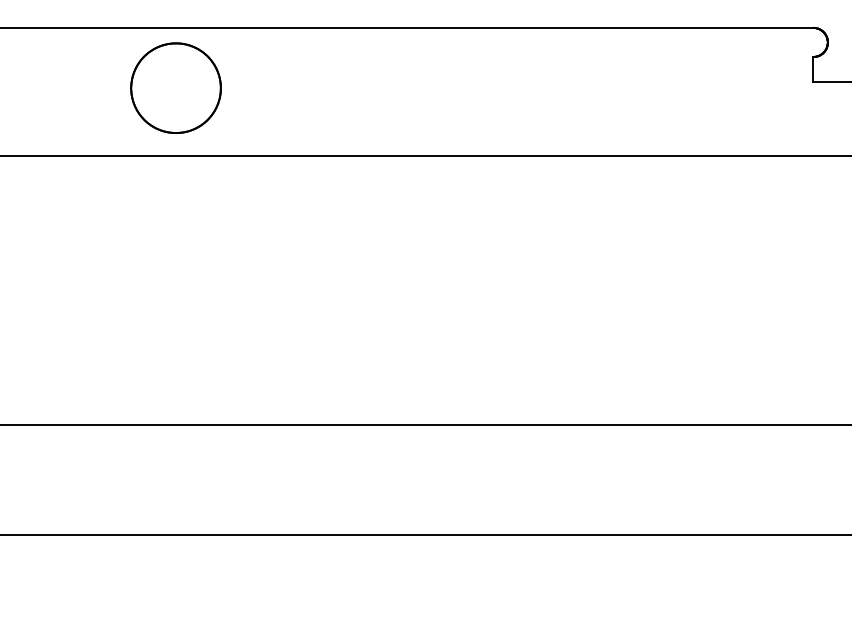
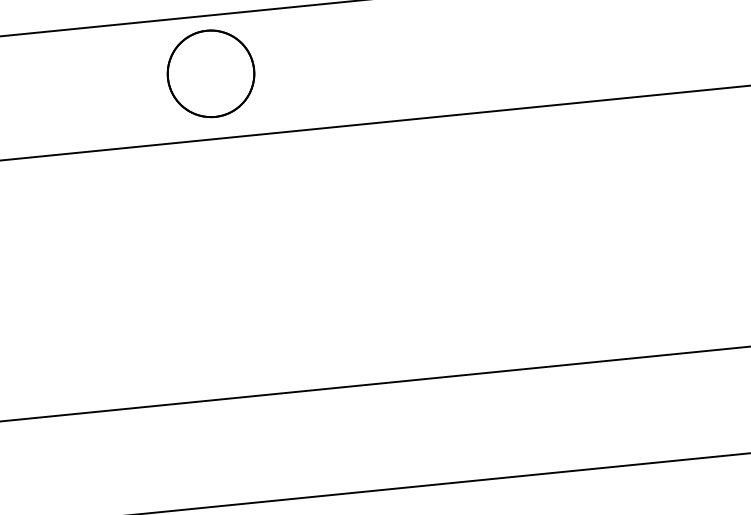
part: (175, 87) -> (210, 73), moved

